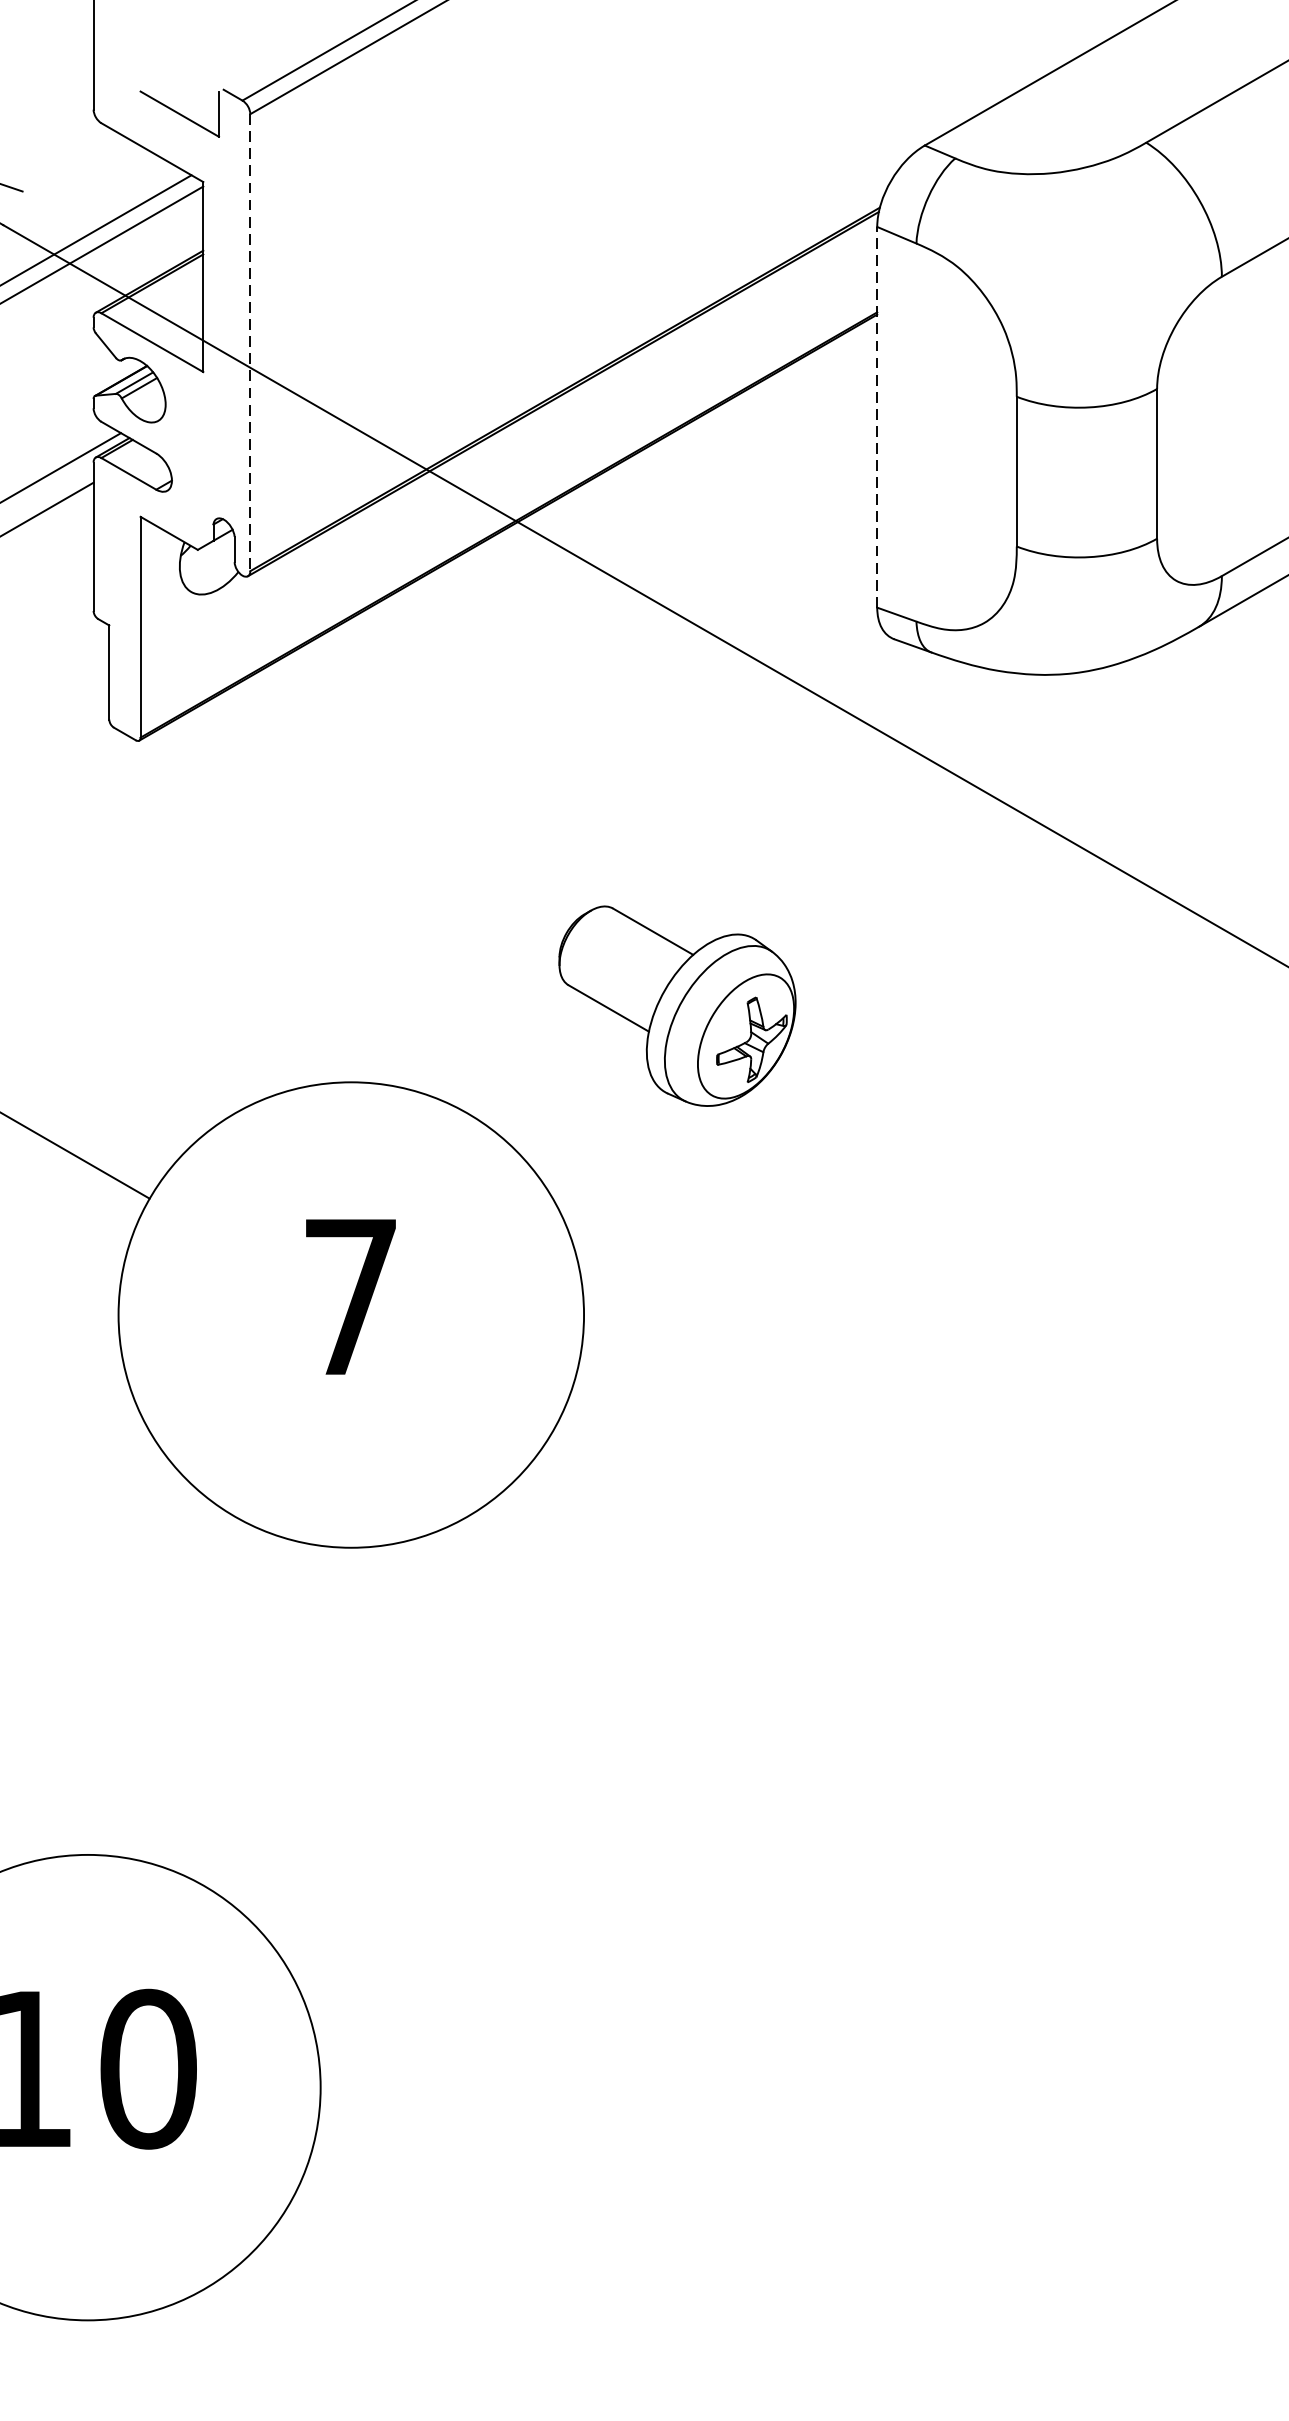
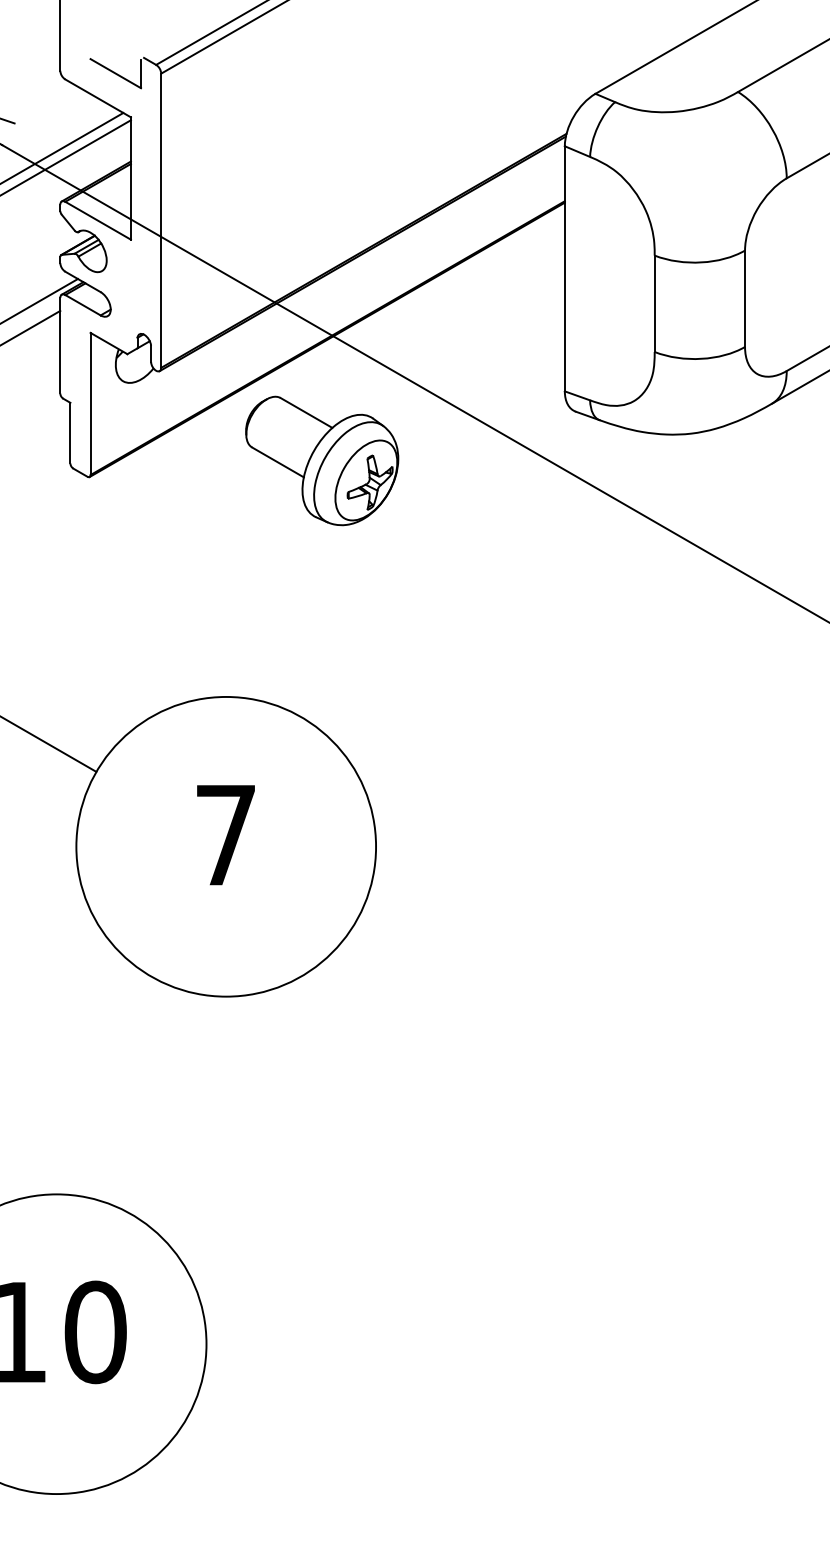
line: (250, 343) -> (161, 221), dashed -> solid
line: (876, 416) -> (564, 268), dashed -> solid
part: (677, 1005) -> (322, 460), moved

